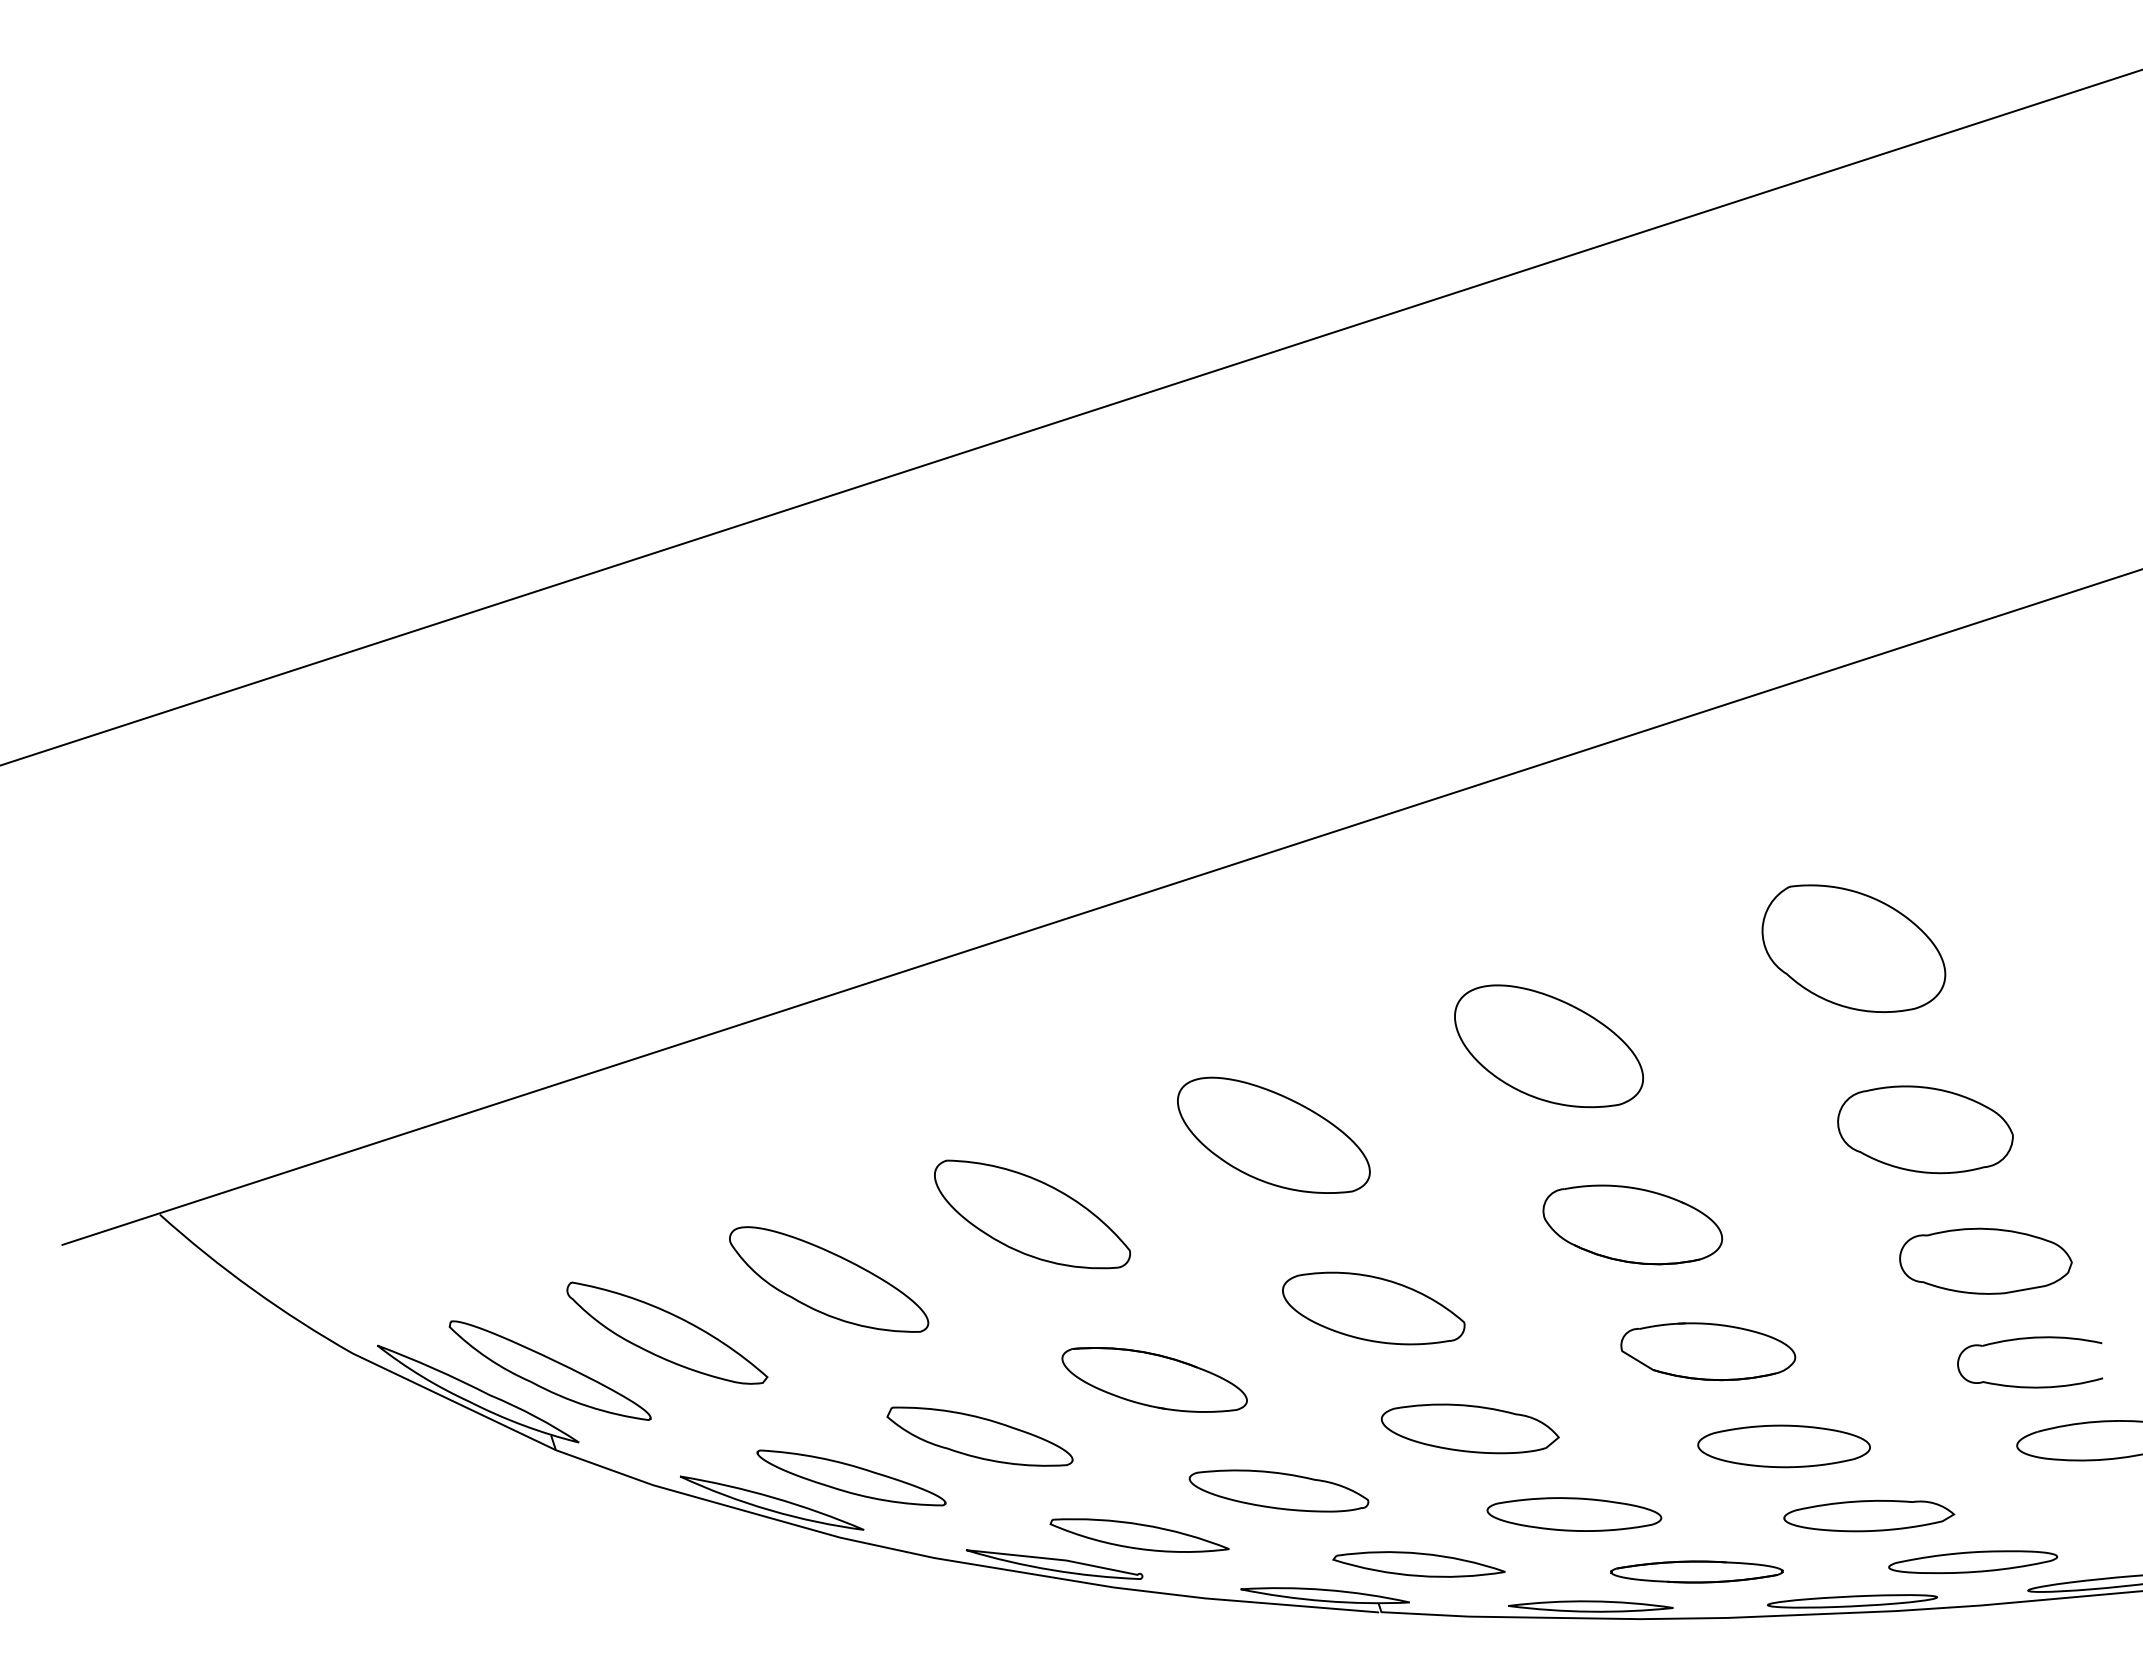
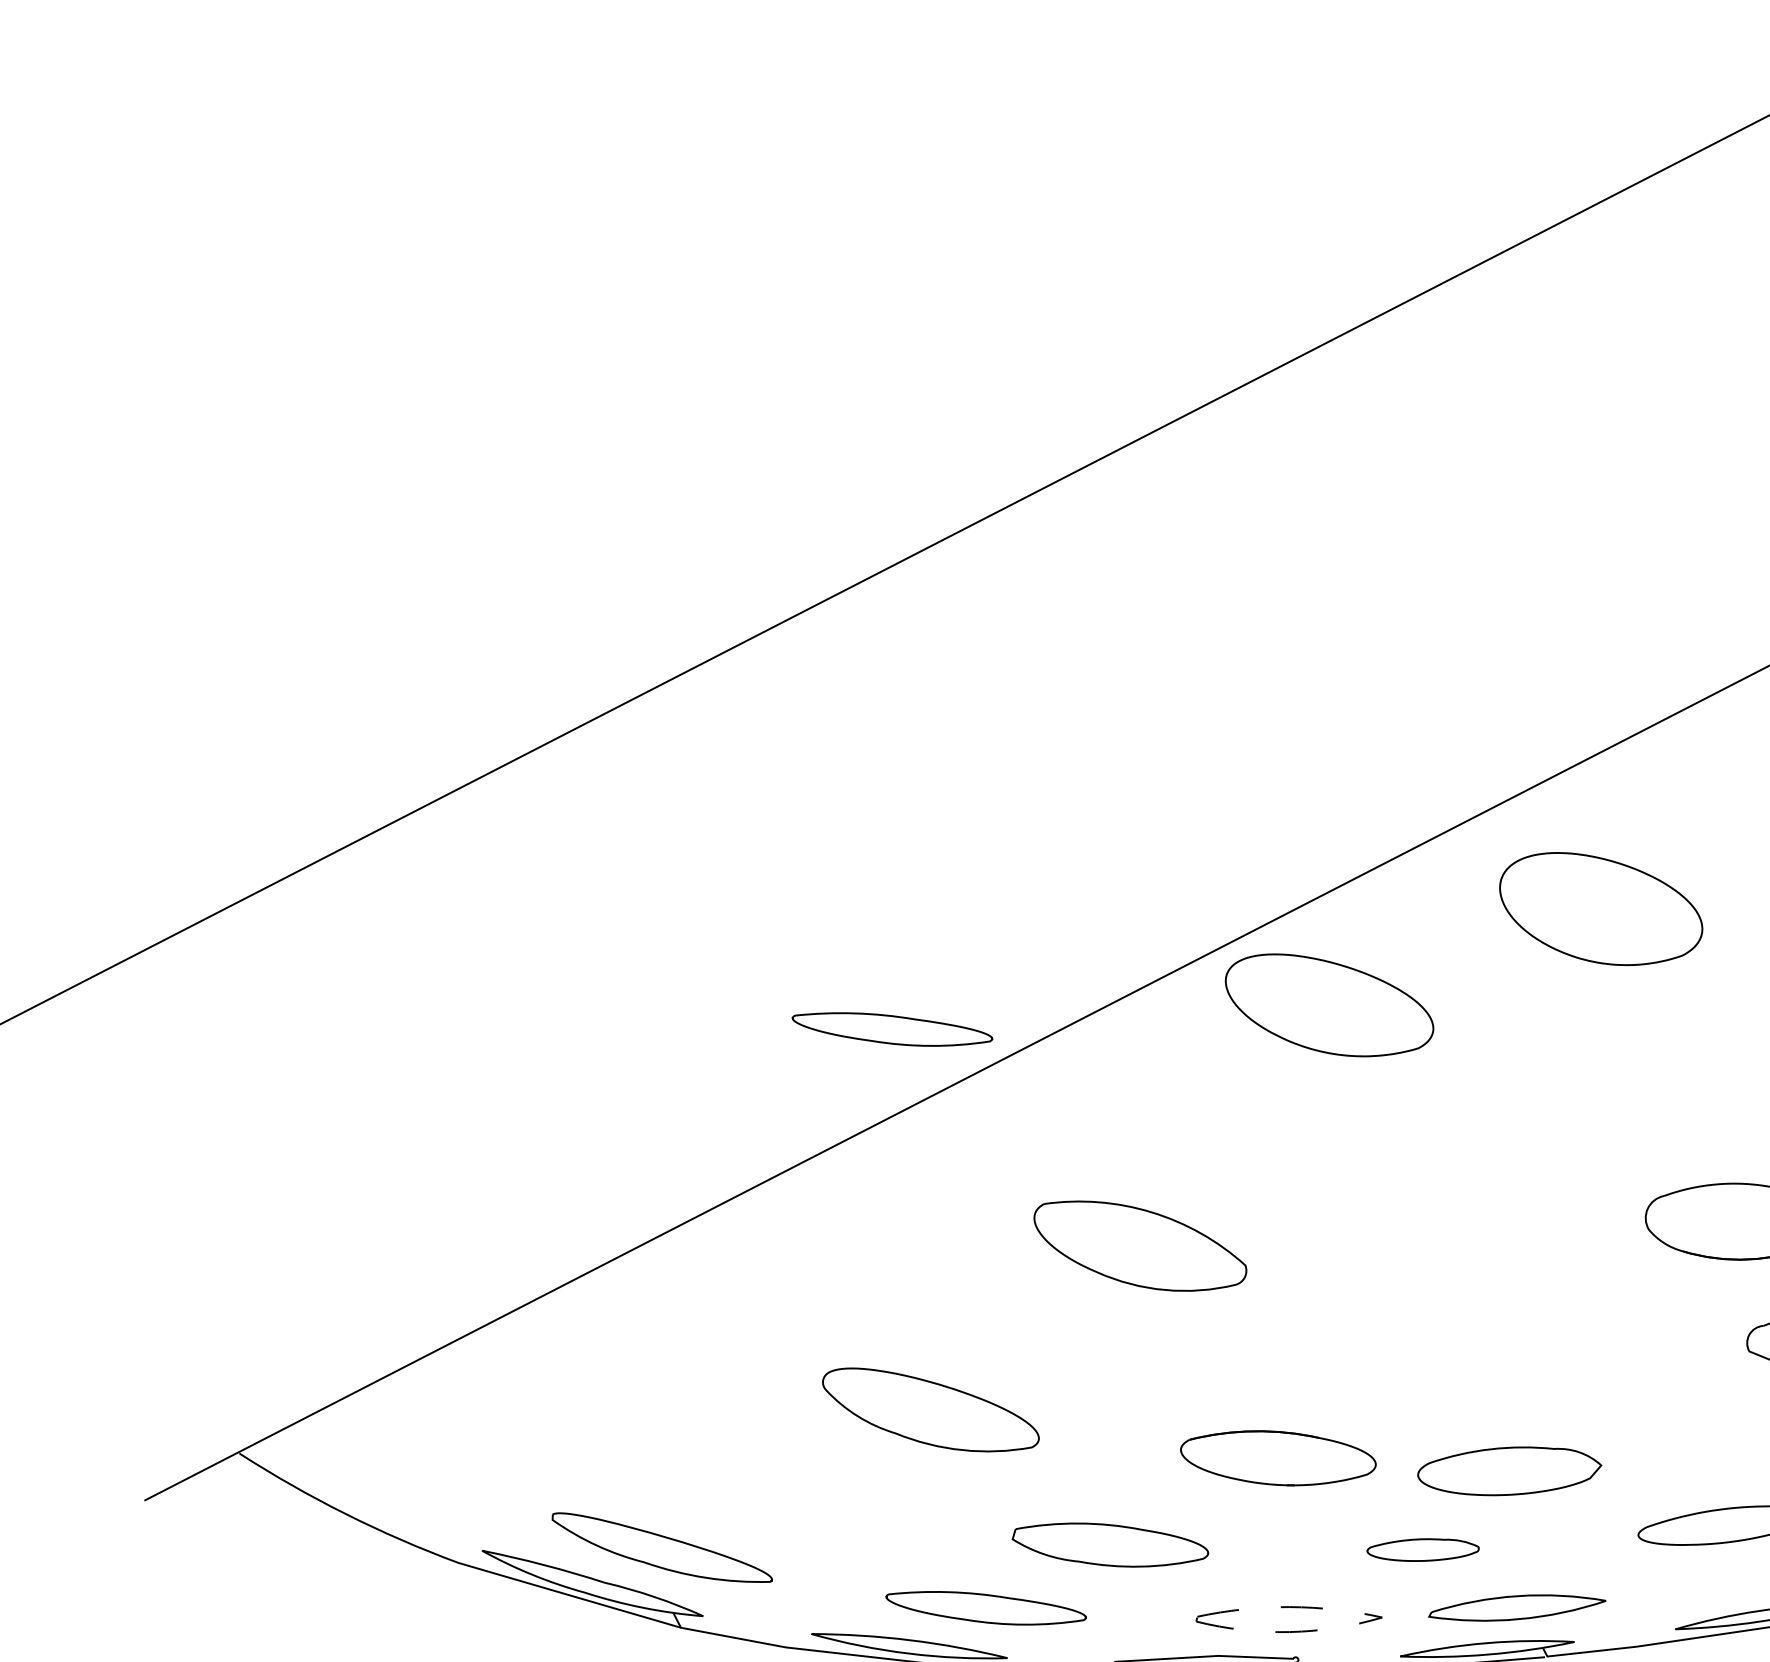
part: (851, 908) -> (892, 1028), added
part: (1548, 1046) -> (1600, 908), moved
part: (1273, 1134) -> (1328, 1003), moved
part: (1032, 1214) -> (1140, 1244), moved
part: (1373, 1308) -> (1489, 1348), removed
part: (667, 1332) -> (775, 1489), removed
part: (1469, 1428) -> (1508, 1471), moved
part: (1278, 1490) -> (1422, 1549), size x0.6
line: (1226, 1549) -> (1379, 1618), solid -> dashed
part: (1418, 1564) -> (1516, 1607), moved

